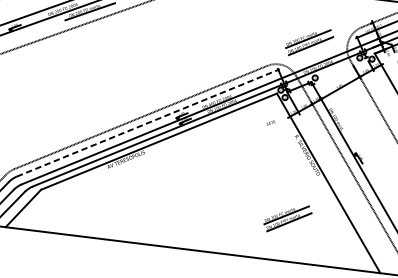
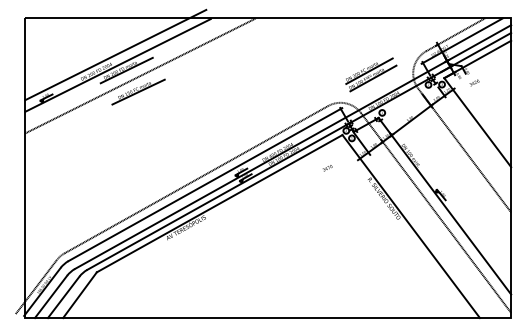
part: (98, 31) -> (138, 91), added
line: (148, 122) -> (205, 184), dashed -> solid
text: (270, 123) -> (327, 168), moved
part: (288, 218) -> (371, 270), removed

